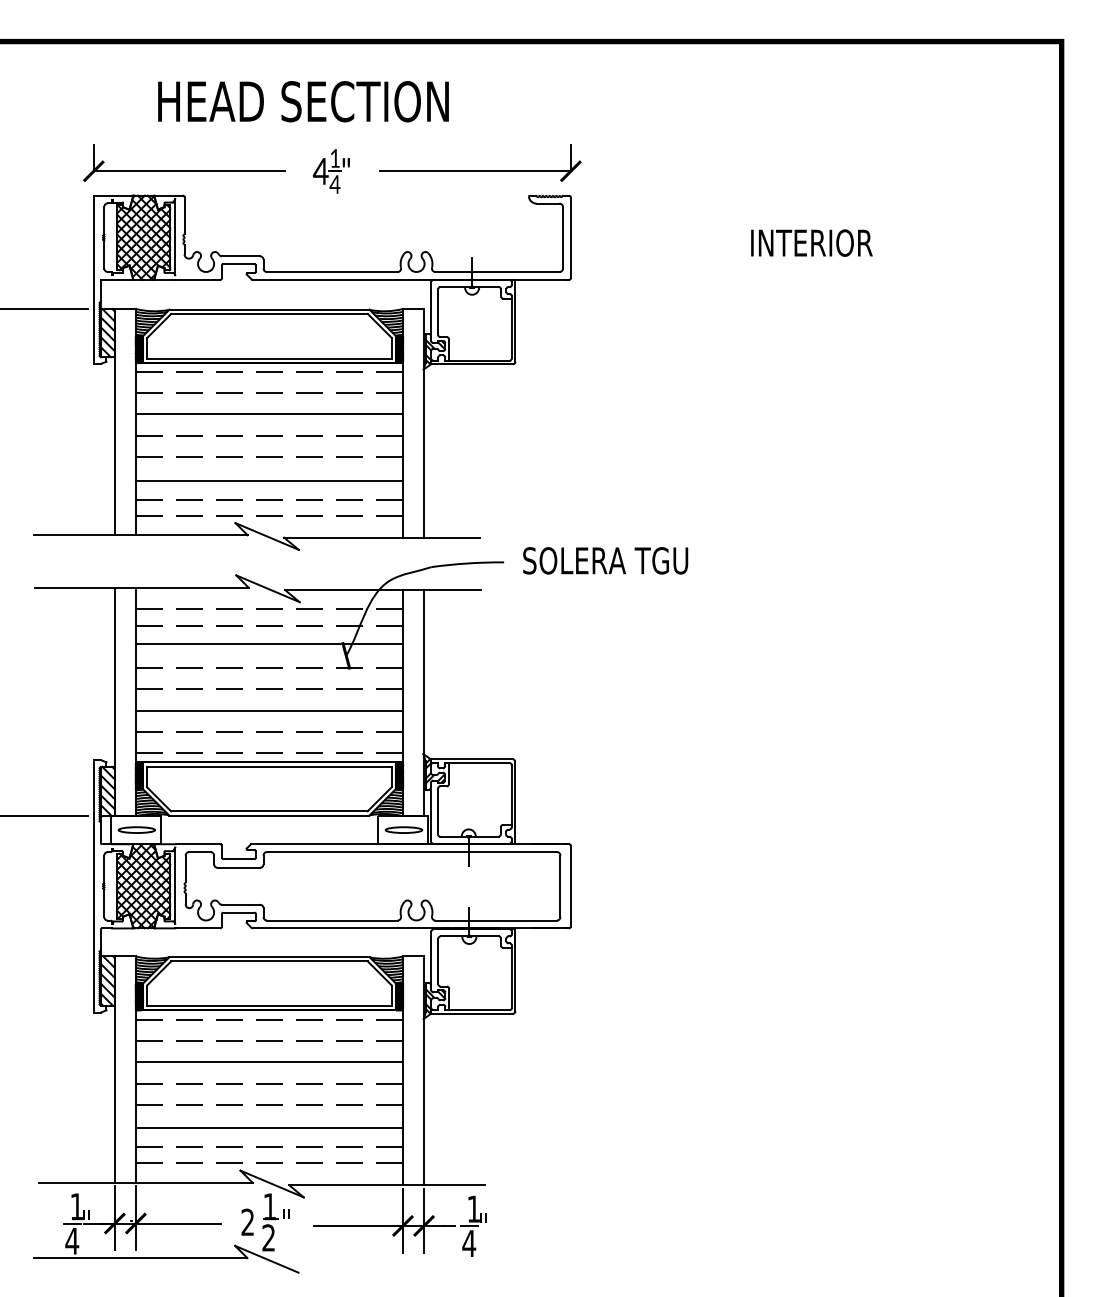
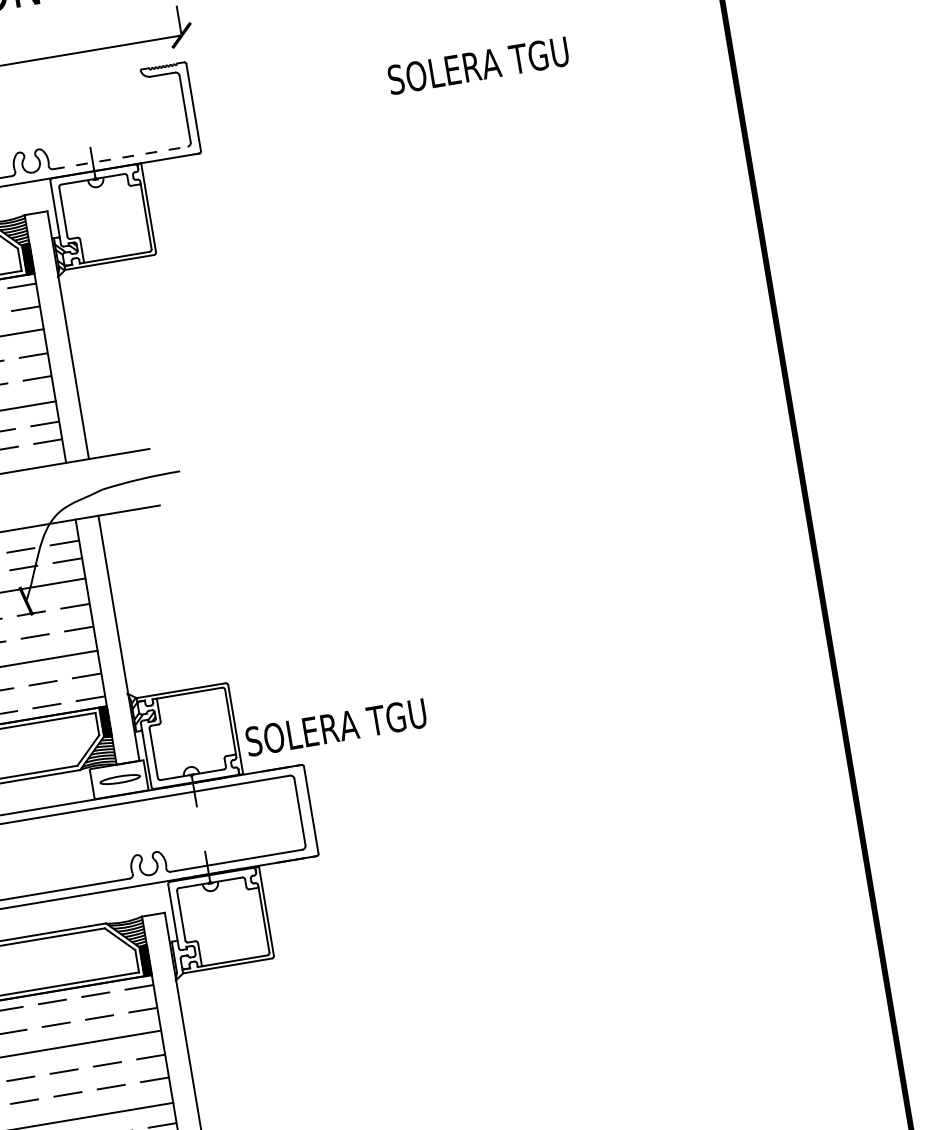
text: (832, 242) -> (477, 65), INTERIOR -> SOLERA TGU
line: (497, 272) -> (120, 158), solid -> dashed
text: (605, 560) -> (335, 727), moved
hatch: (434, 1000) -> (184, 958), removed

